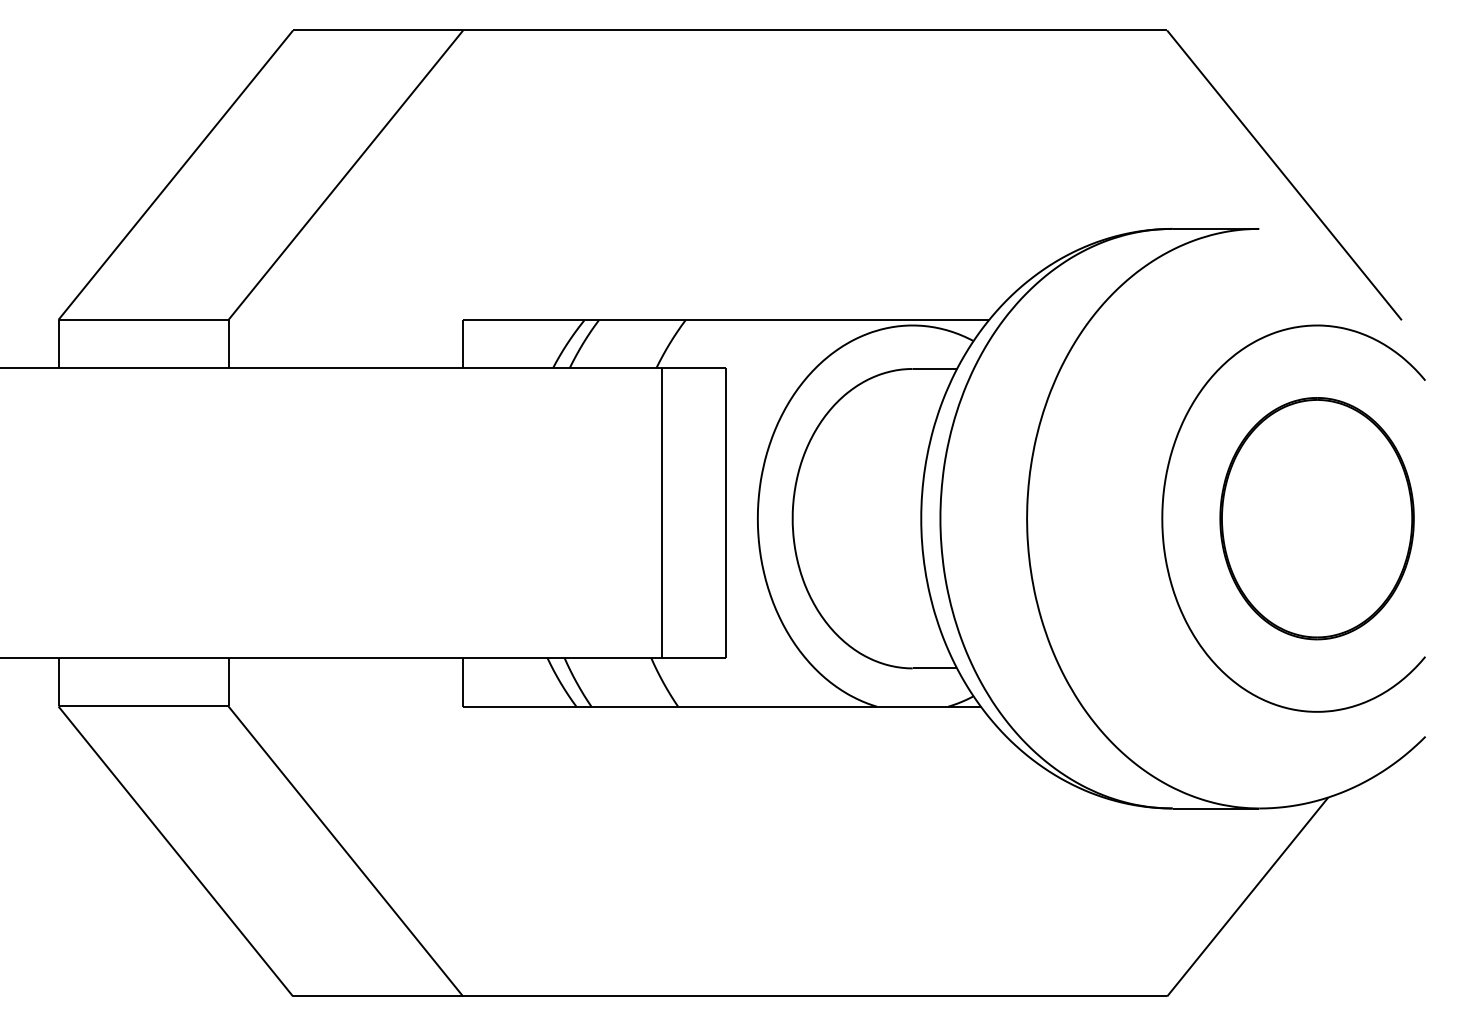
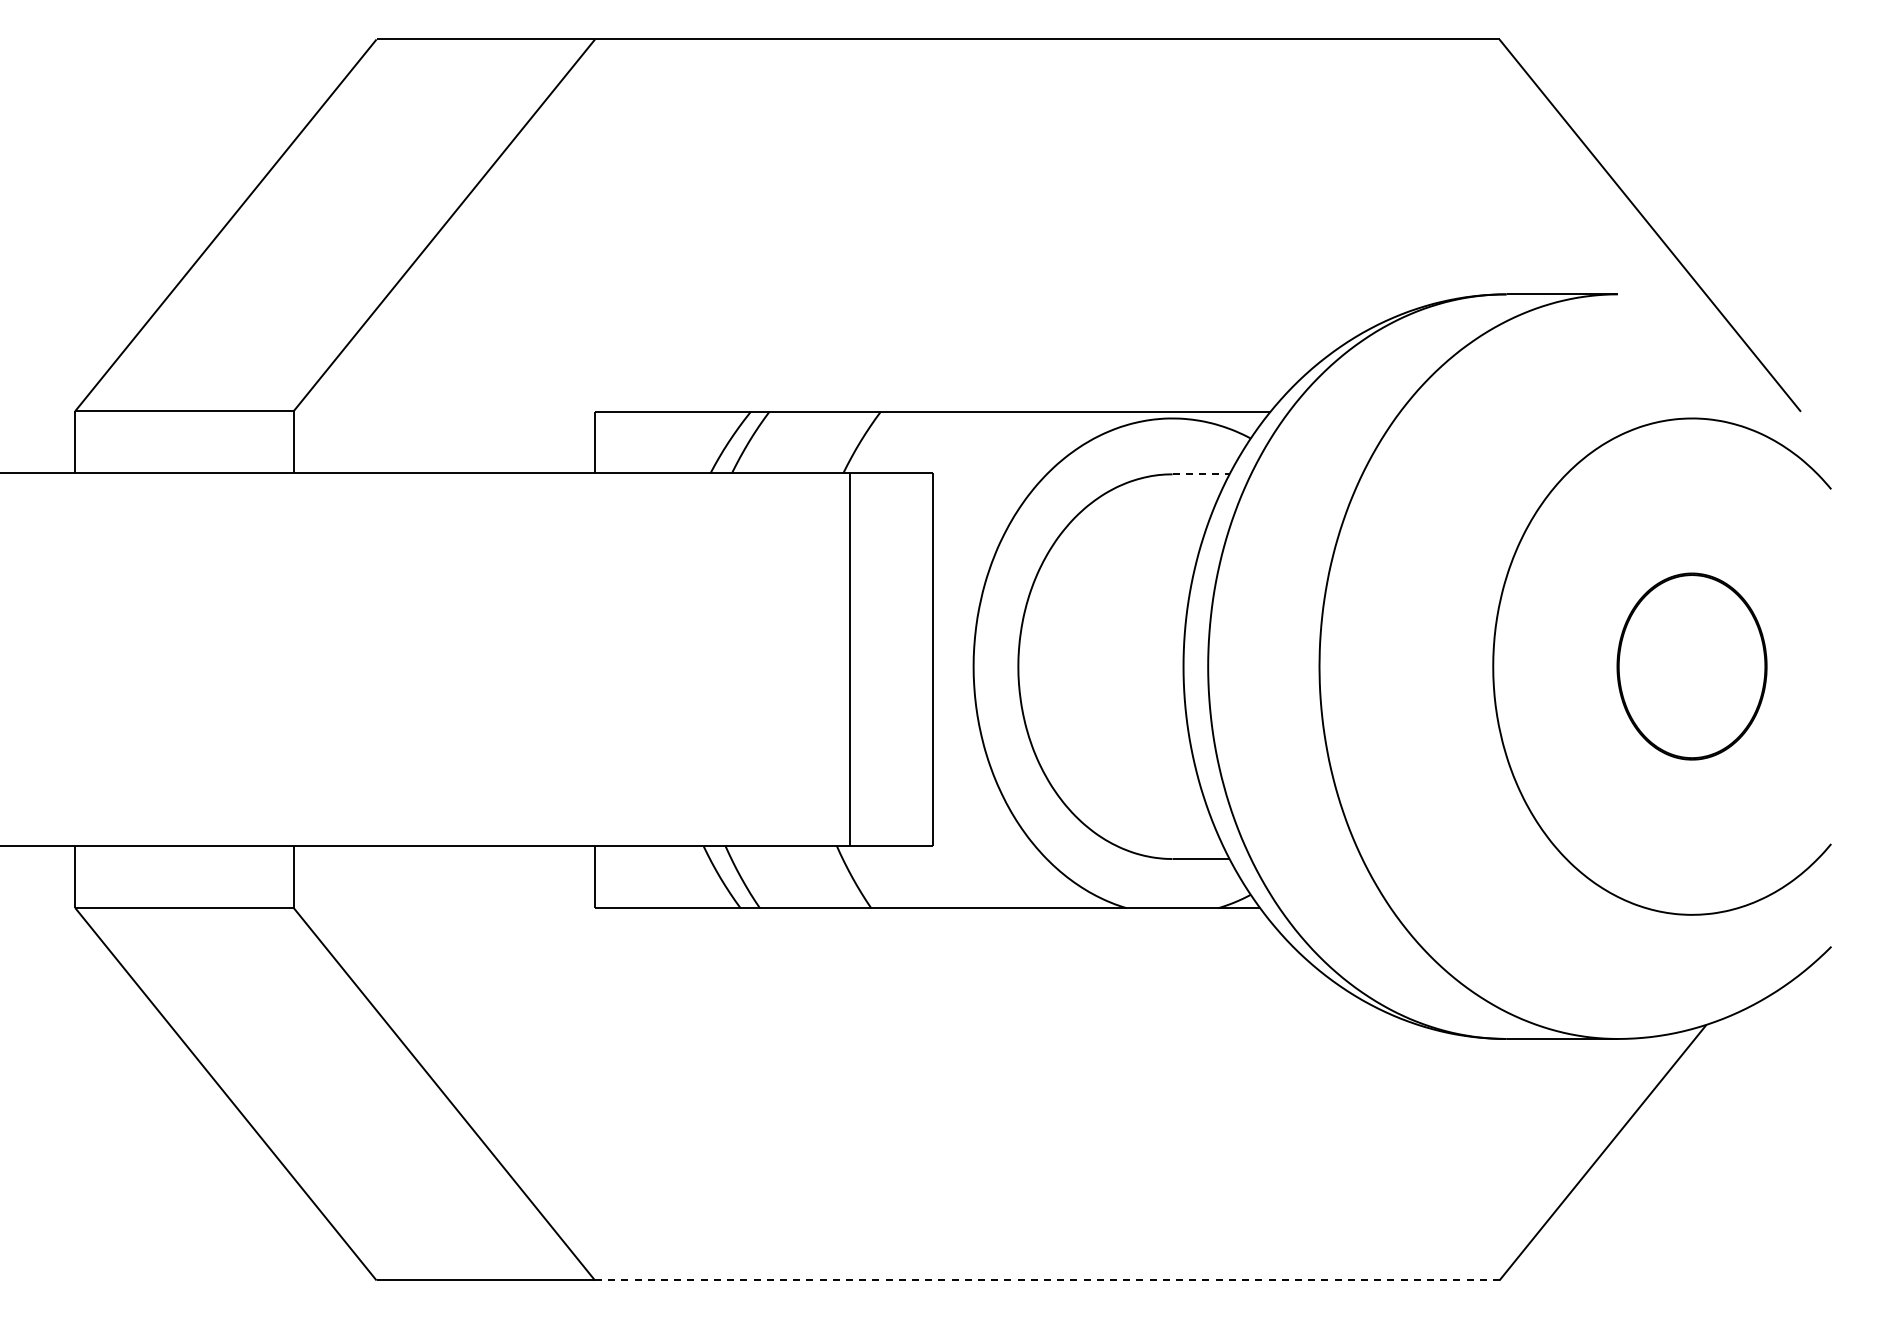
line: (935, 369) -> (1201, 474), solid -> dashed
part: (1316, 518) -> (1691, 666), size x0.6
line: (815, 996) -> (1047, 1280), solid -> dashed

